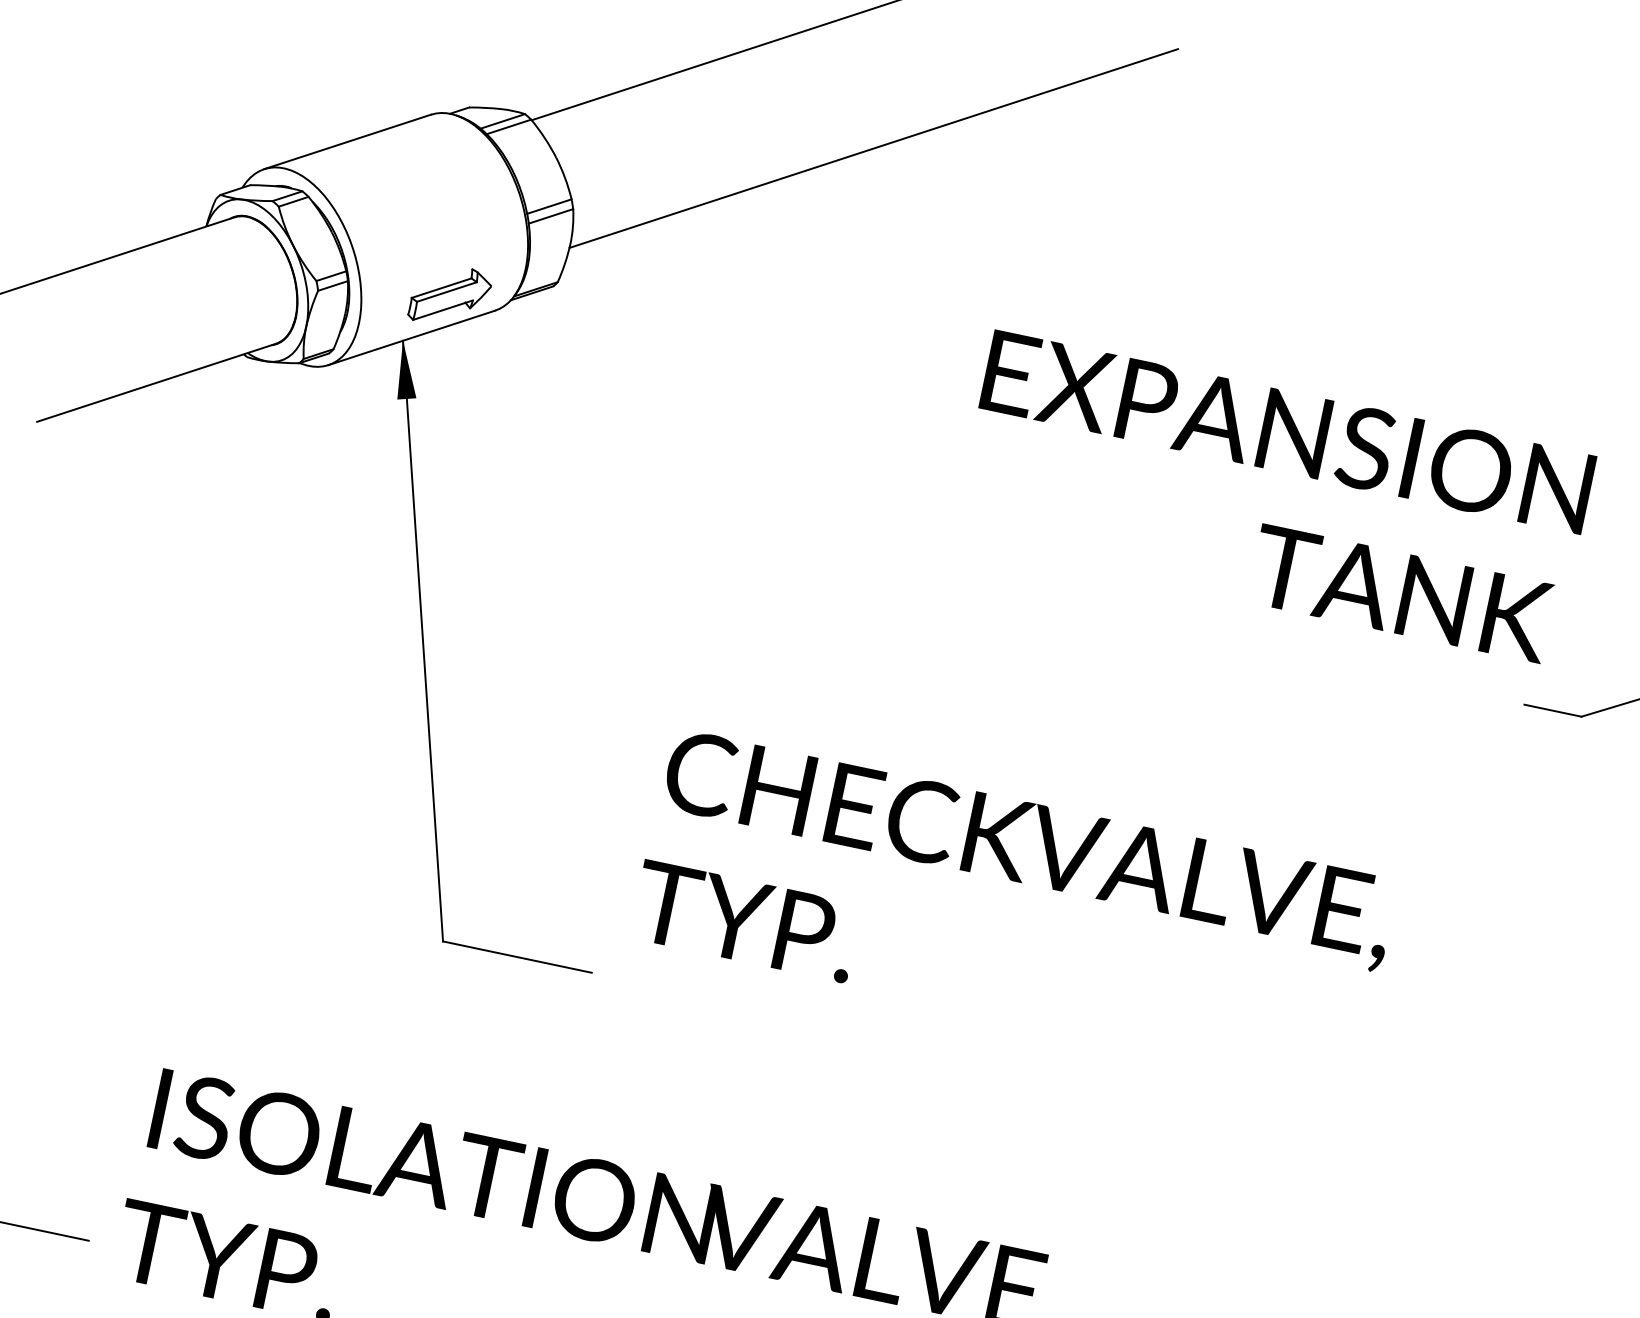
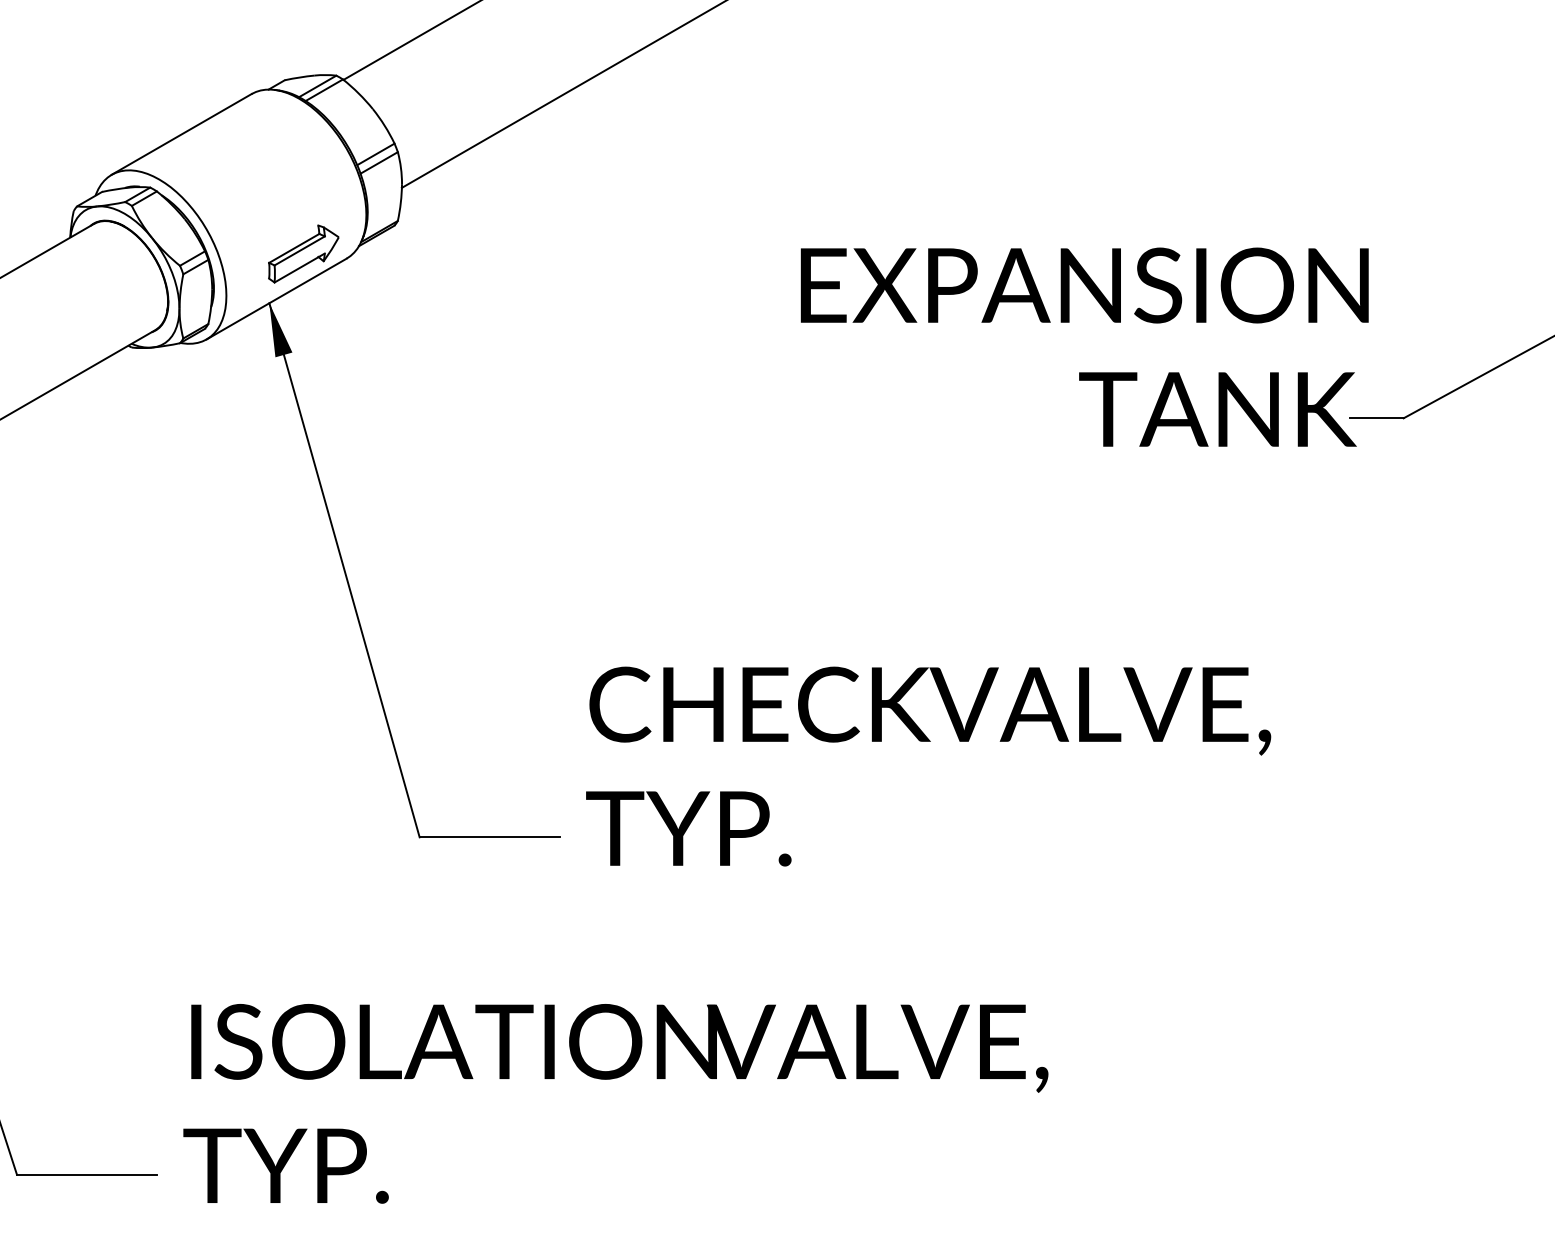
text: (1273, 496) -> (1084, 346), moved
text: (1014, 908) -> (928, 766), moved

